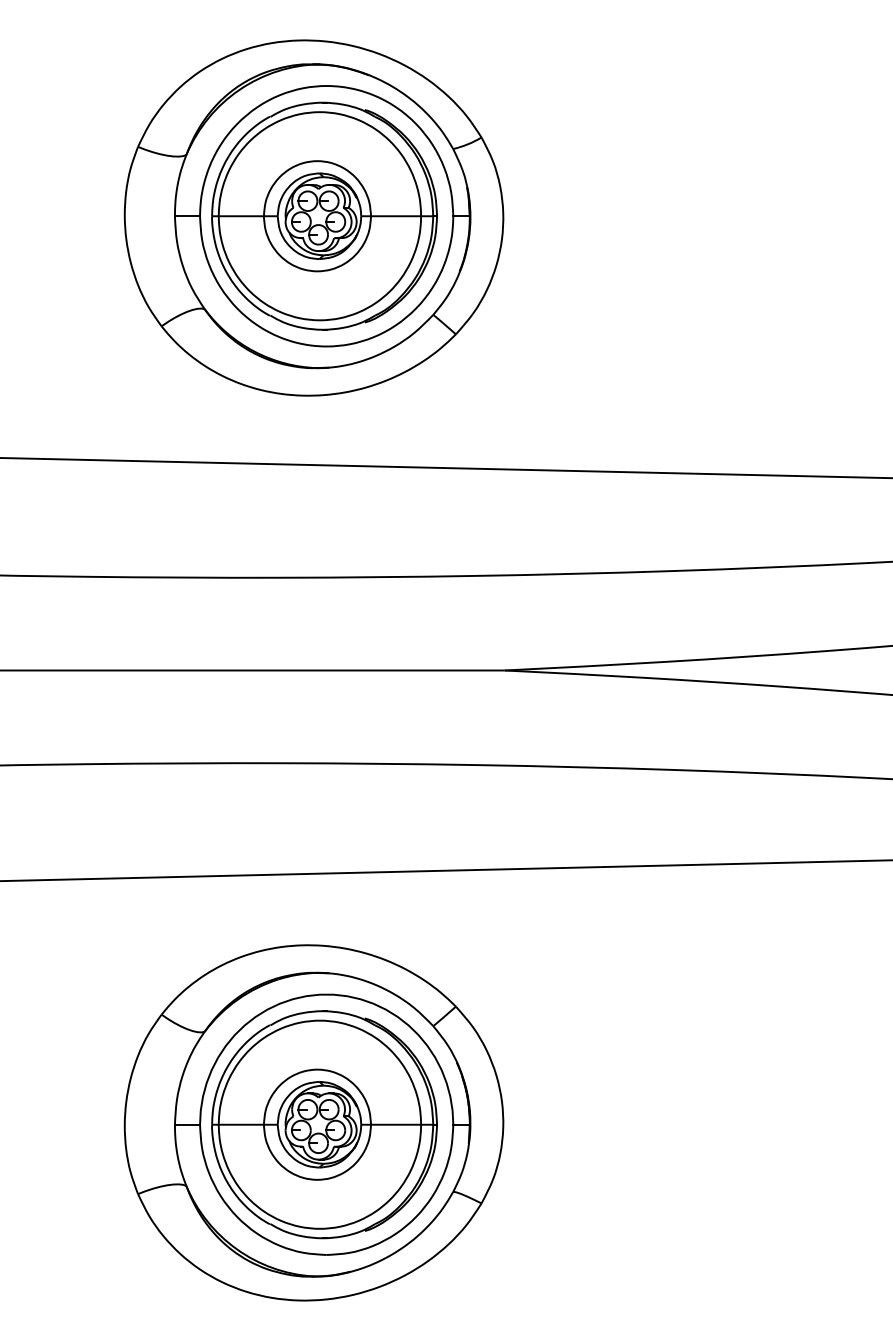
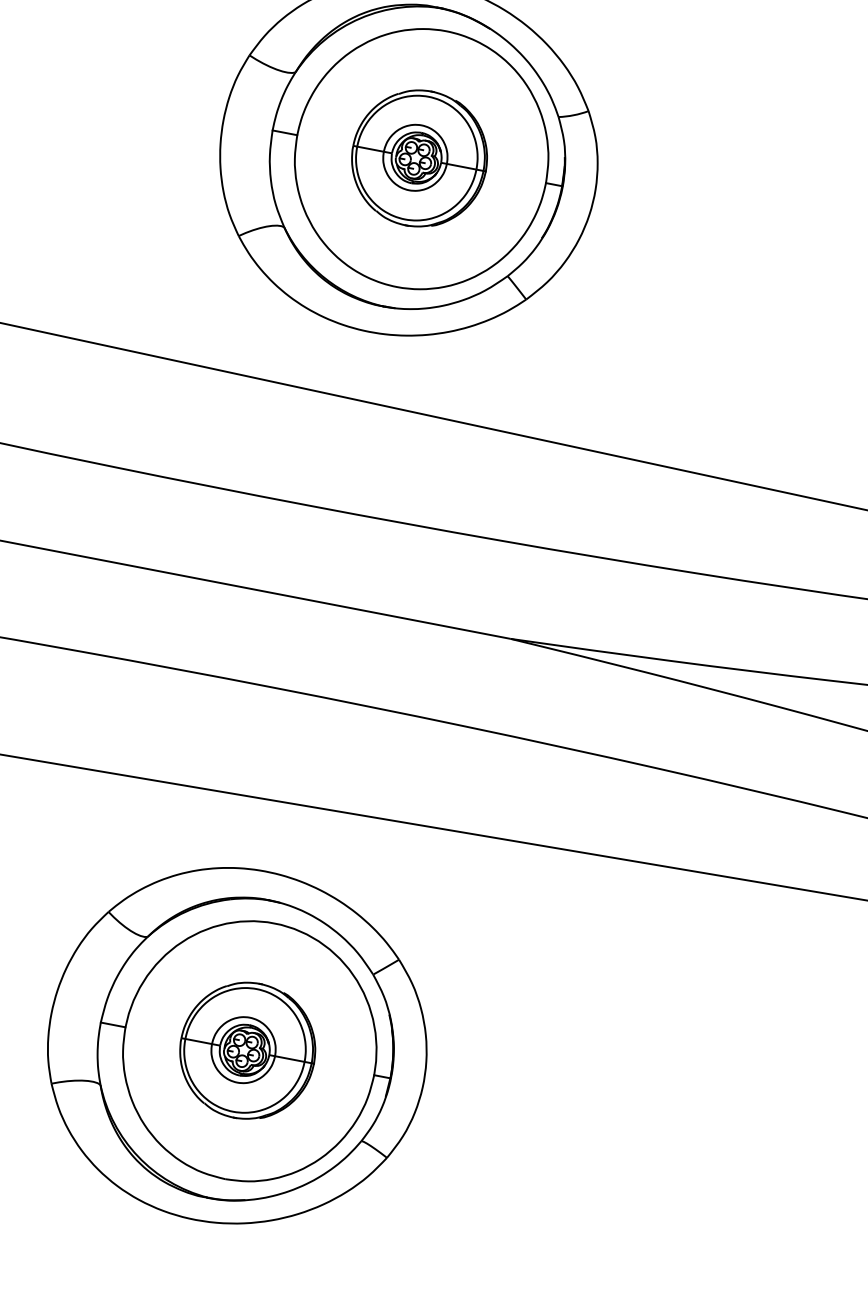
part: (324, 215) -> (419, 158), size x0.6
part: (324, 1124) -> (247, 1050), size x0.6

